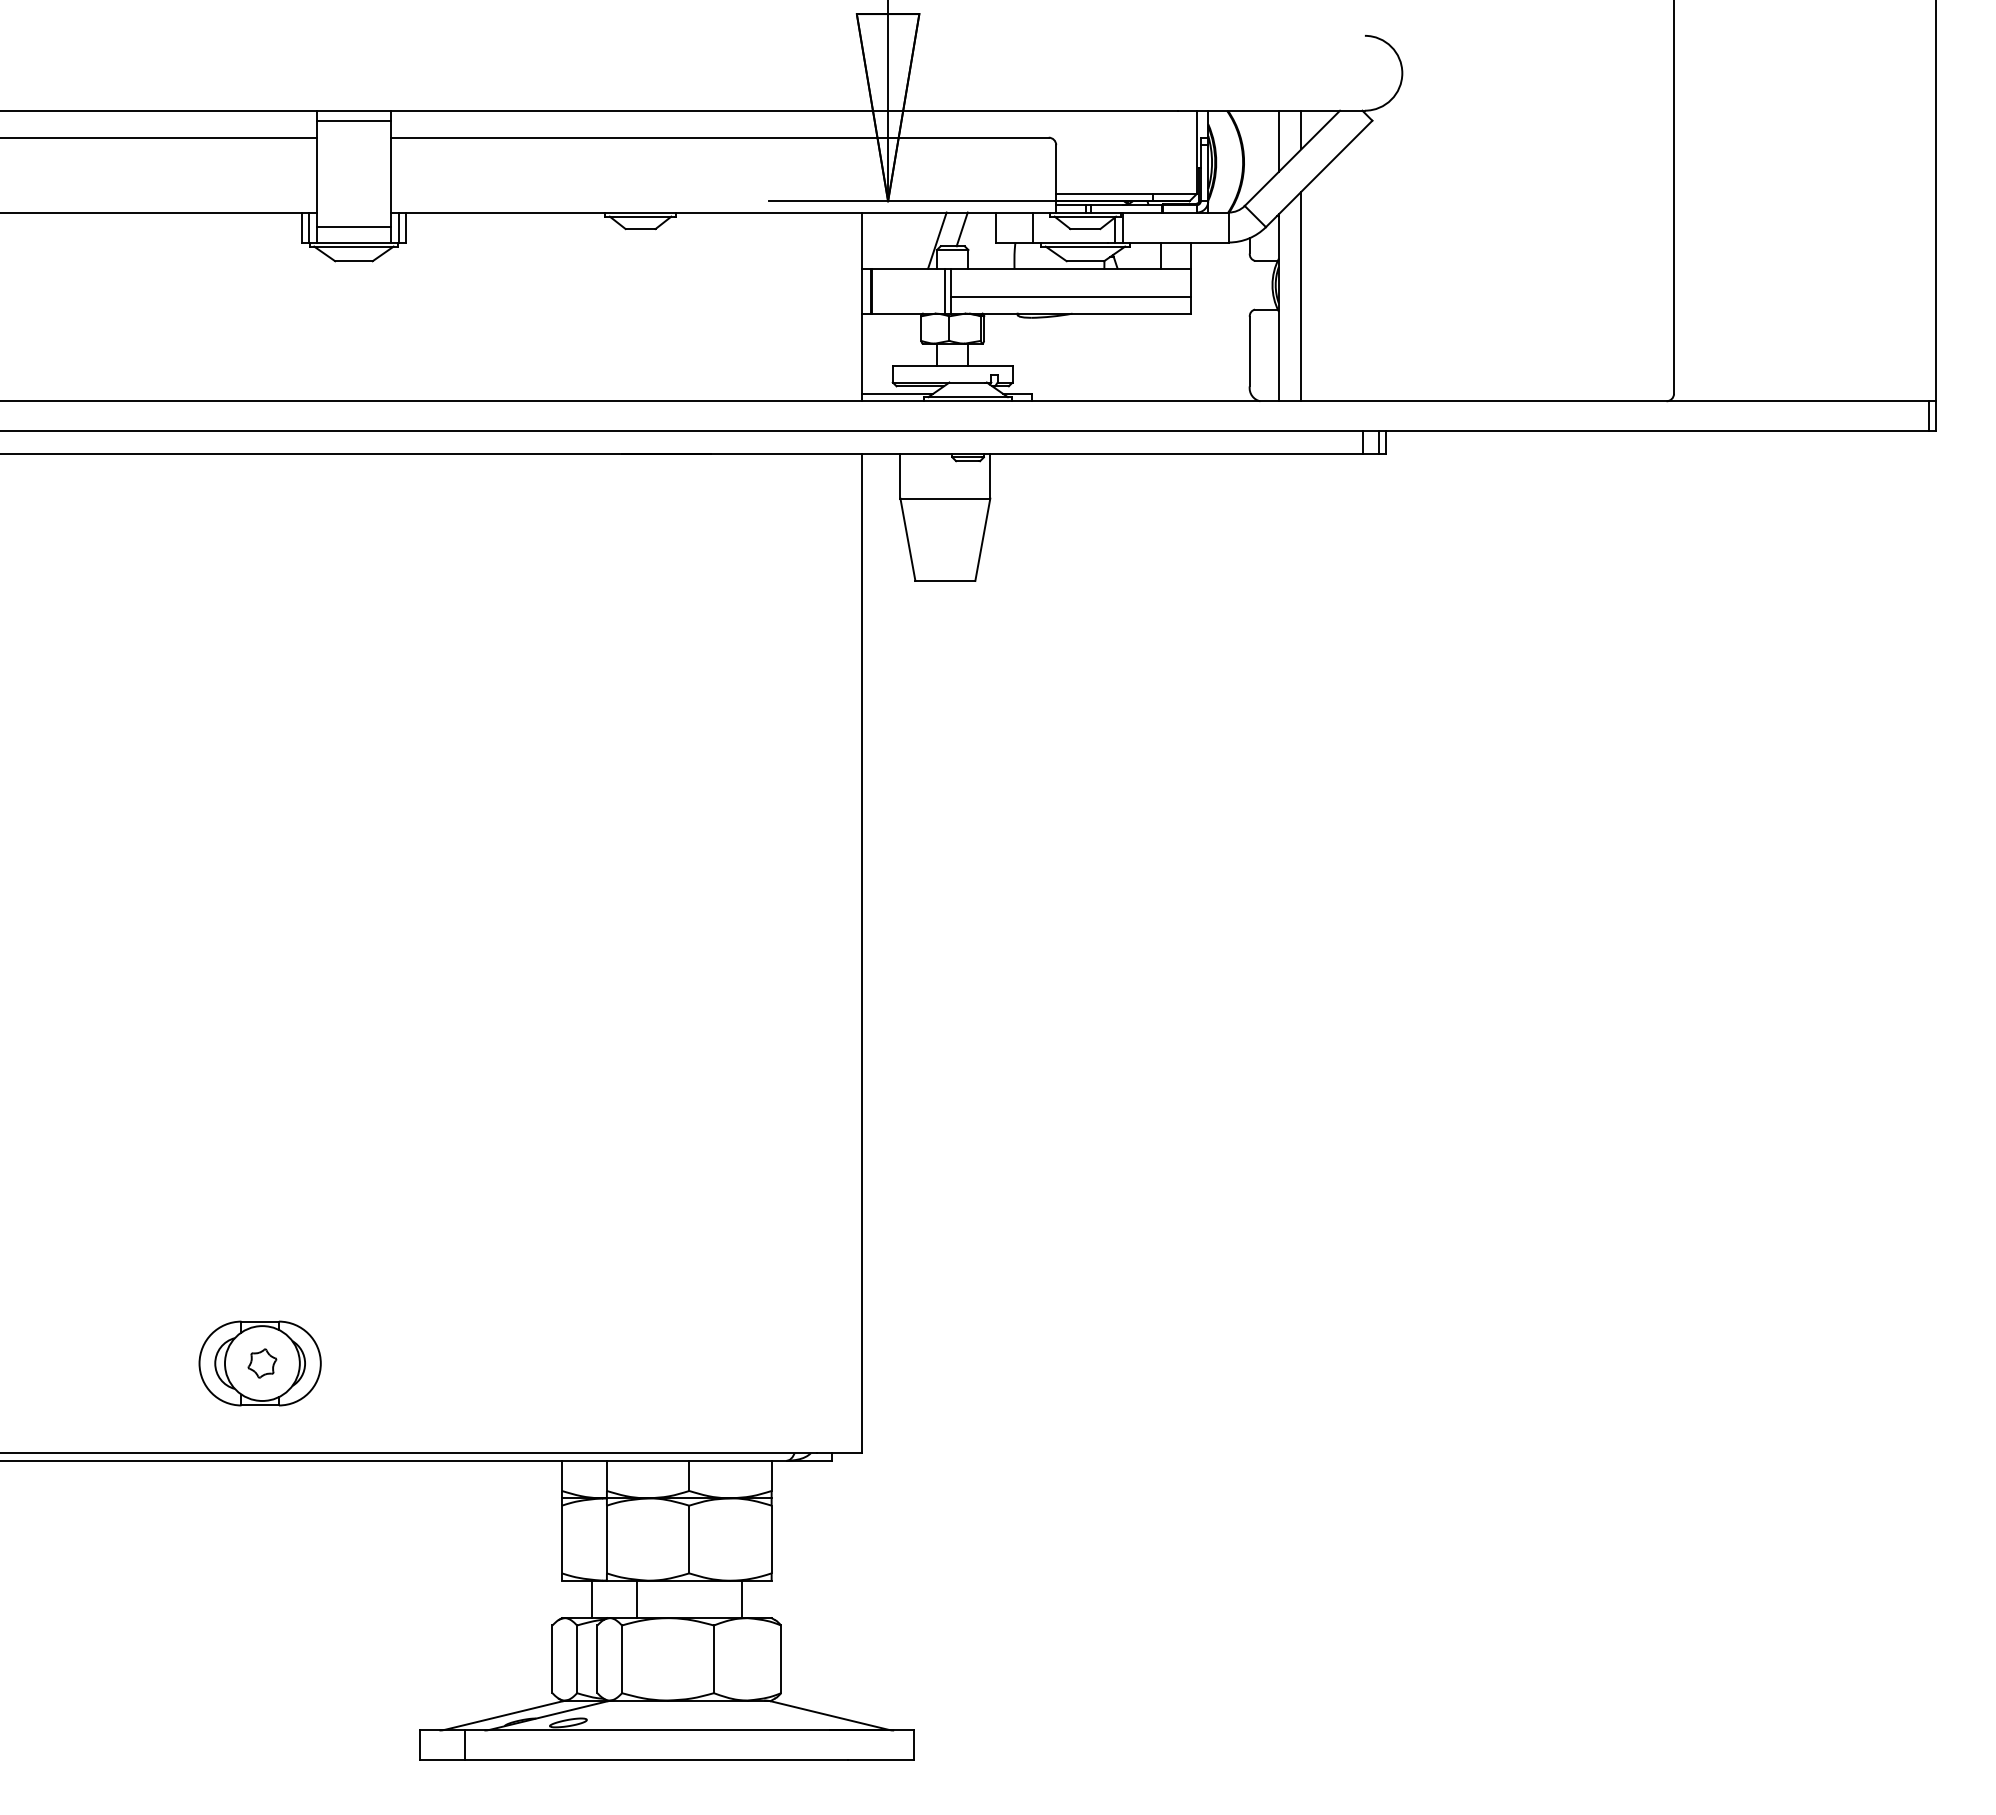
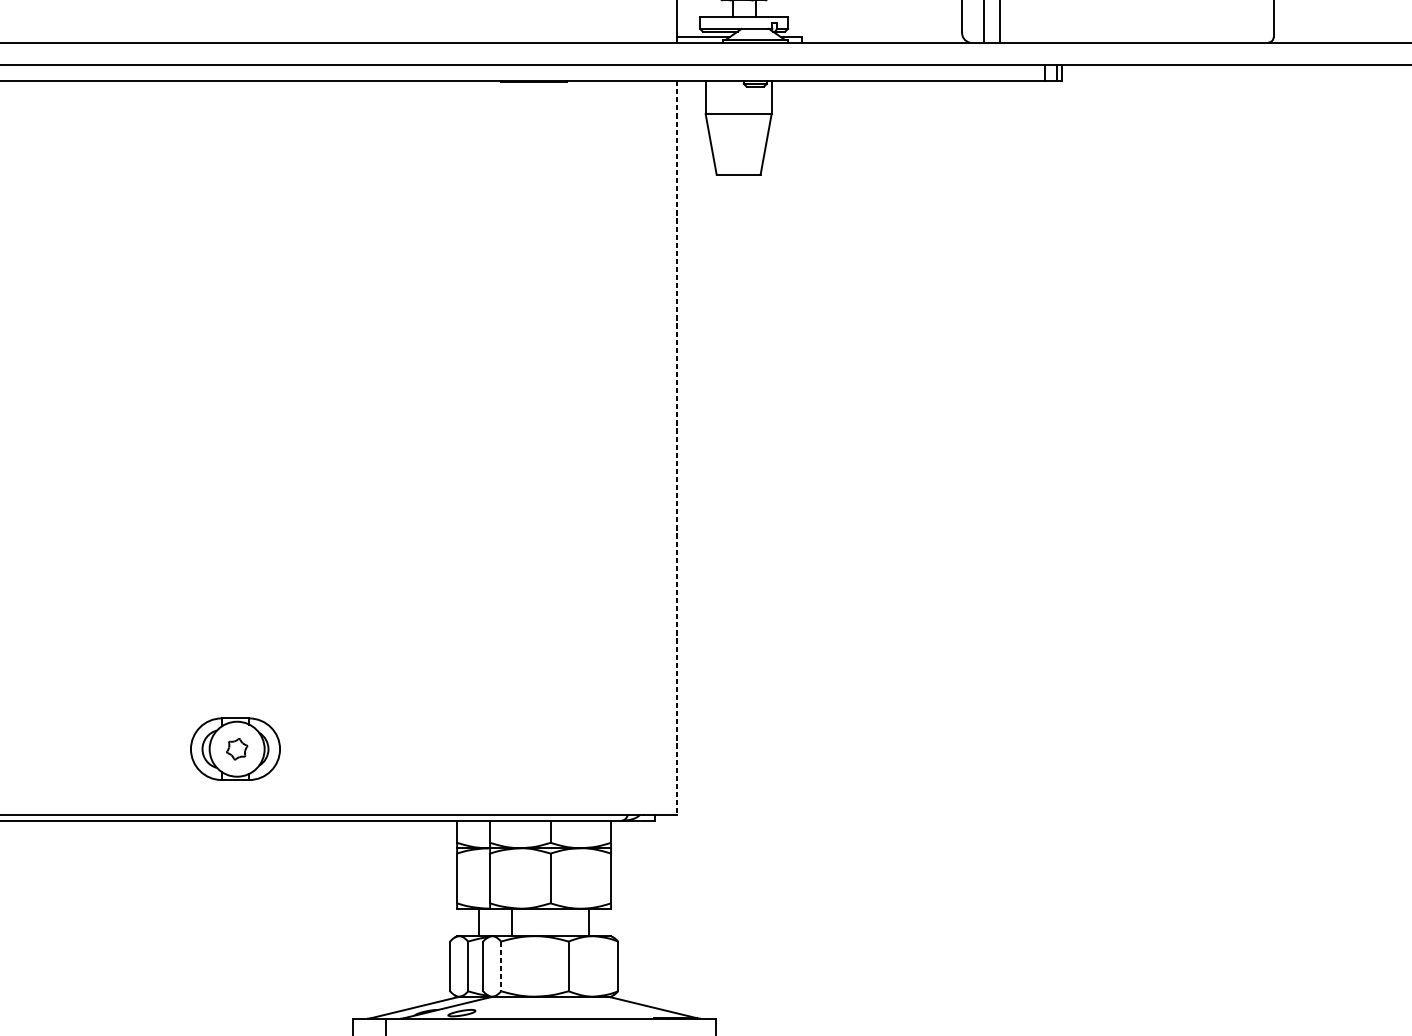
line: (861, 953) -> (677, 448), solid -> dashed
line: (622, 1659) -> (501, 966), solid -> dashed

